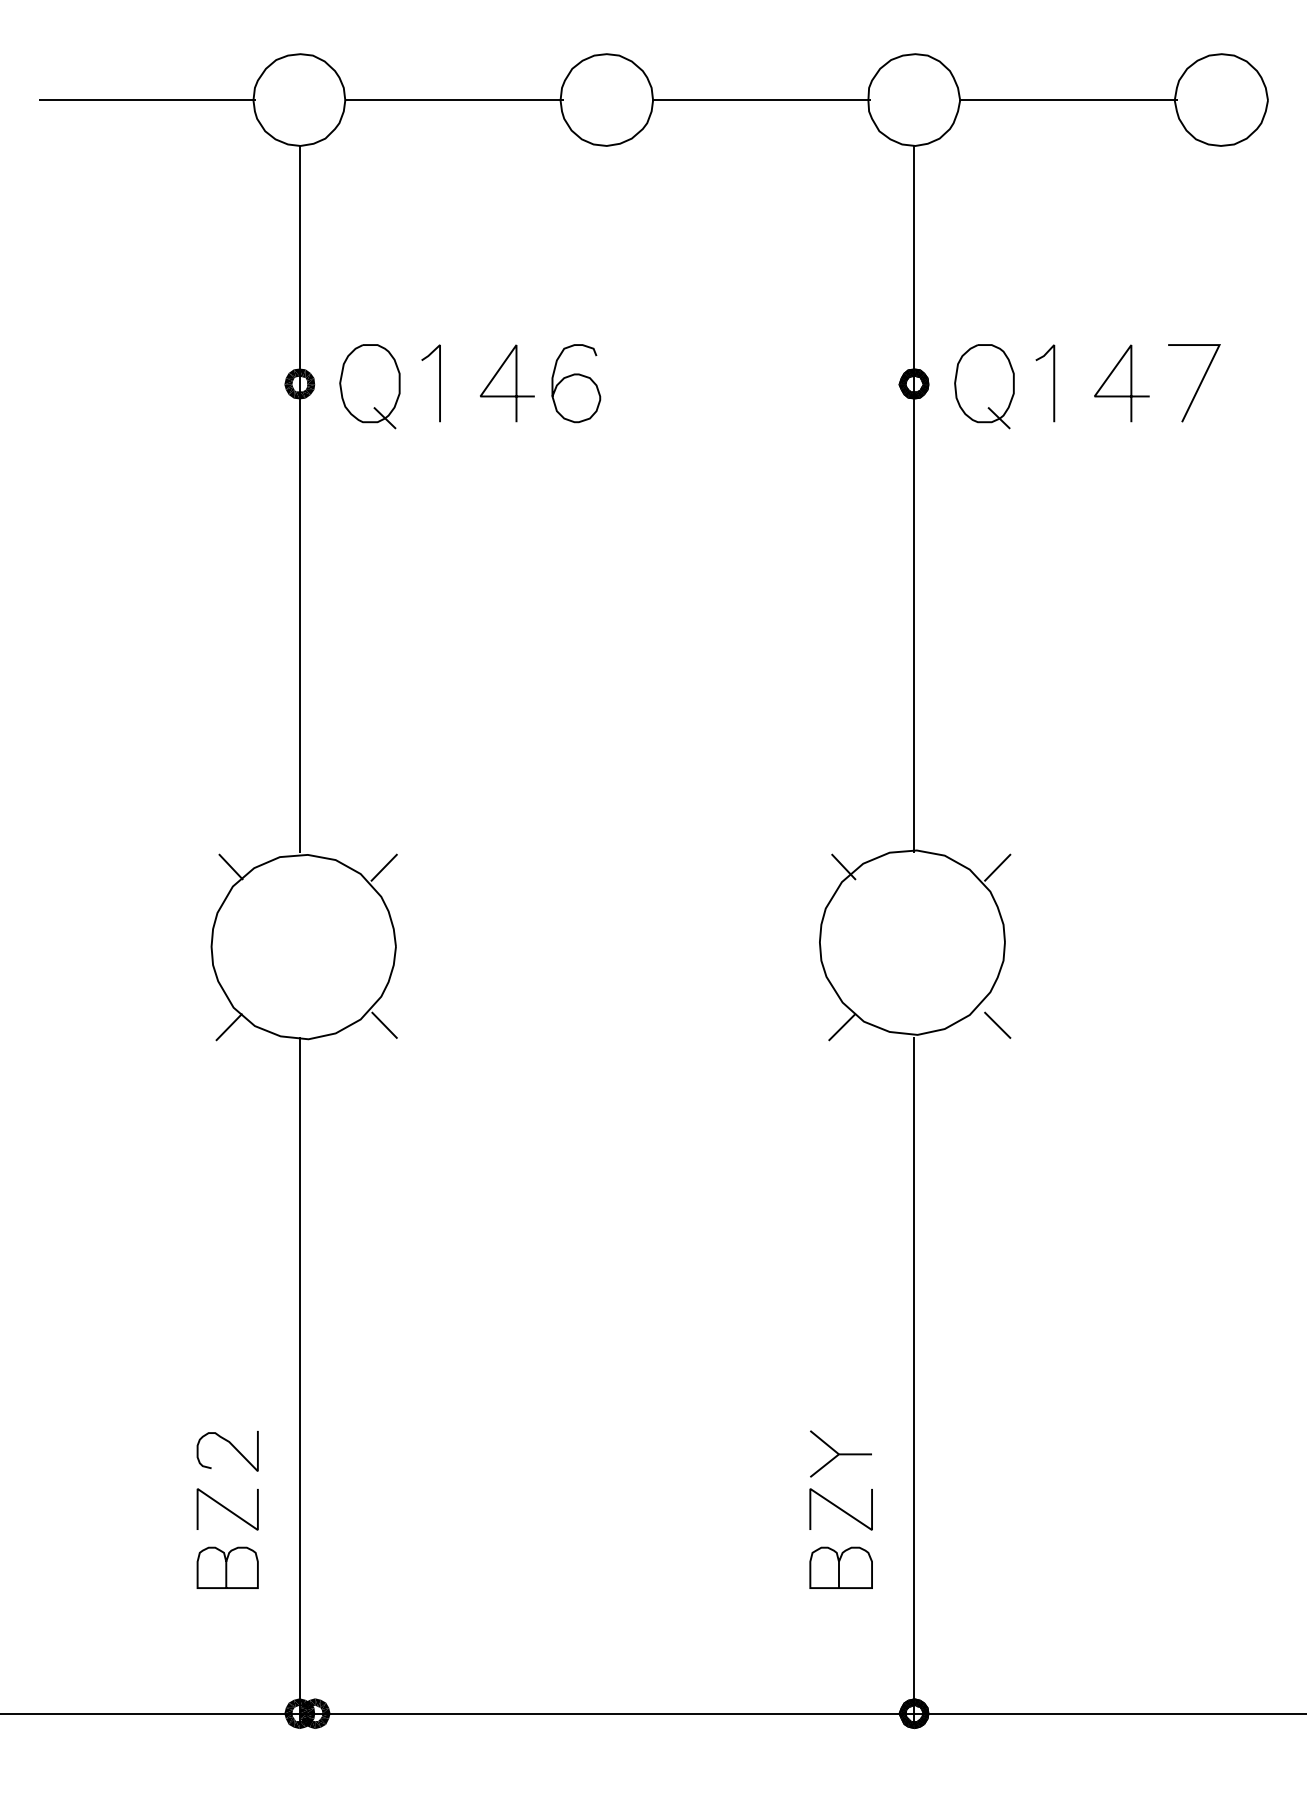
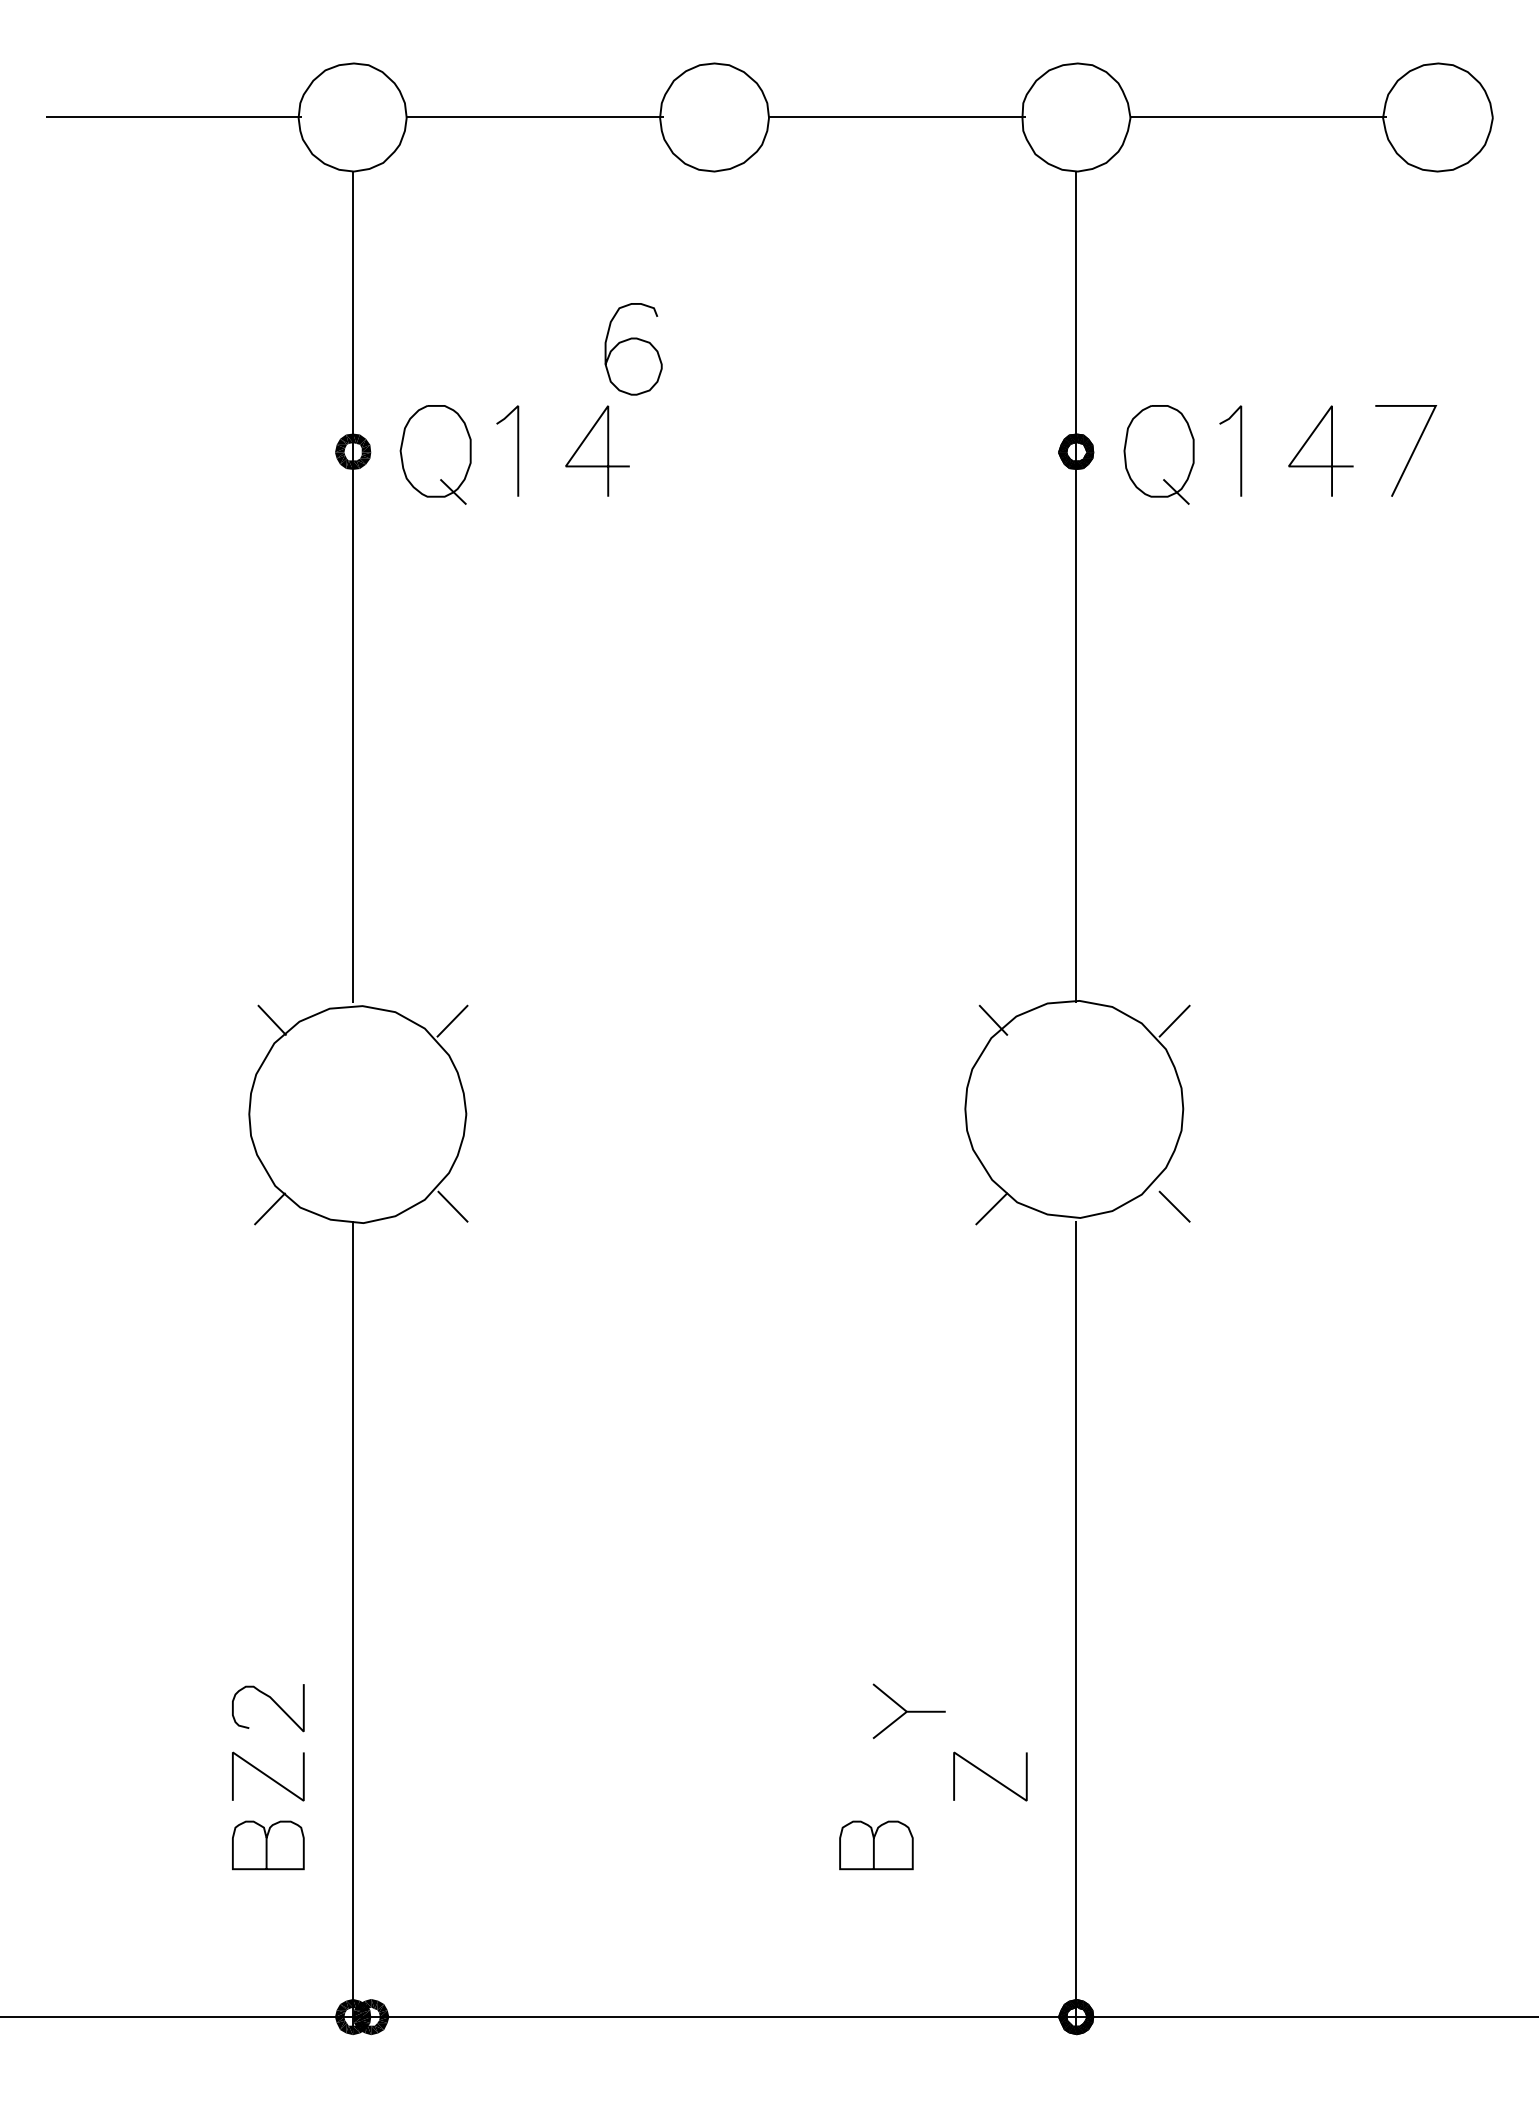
curve: (572, 376) -> (629, 340), moved
part: (840, 1453) -> (908, 1710), moved
curve: (839, 1567) -> (874, 1845), moved

